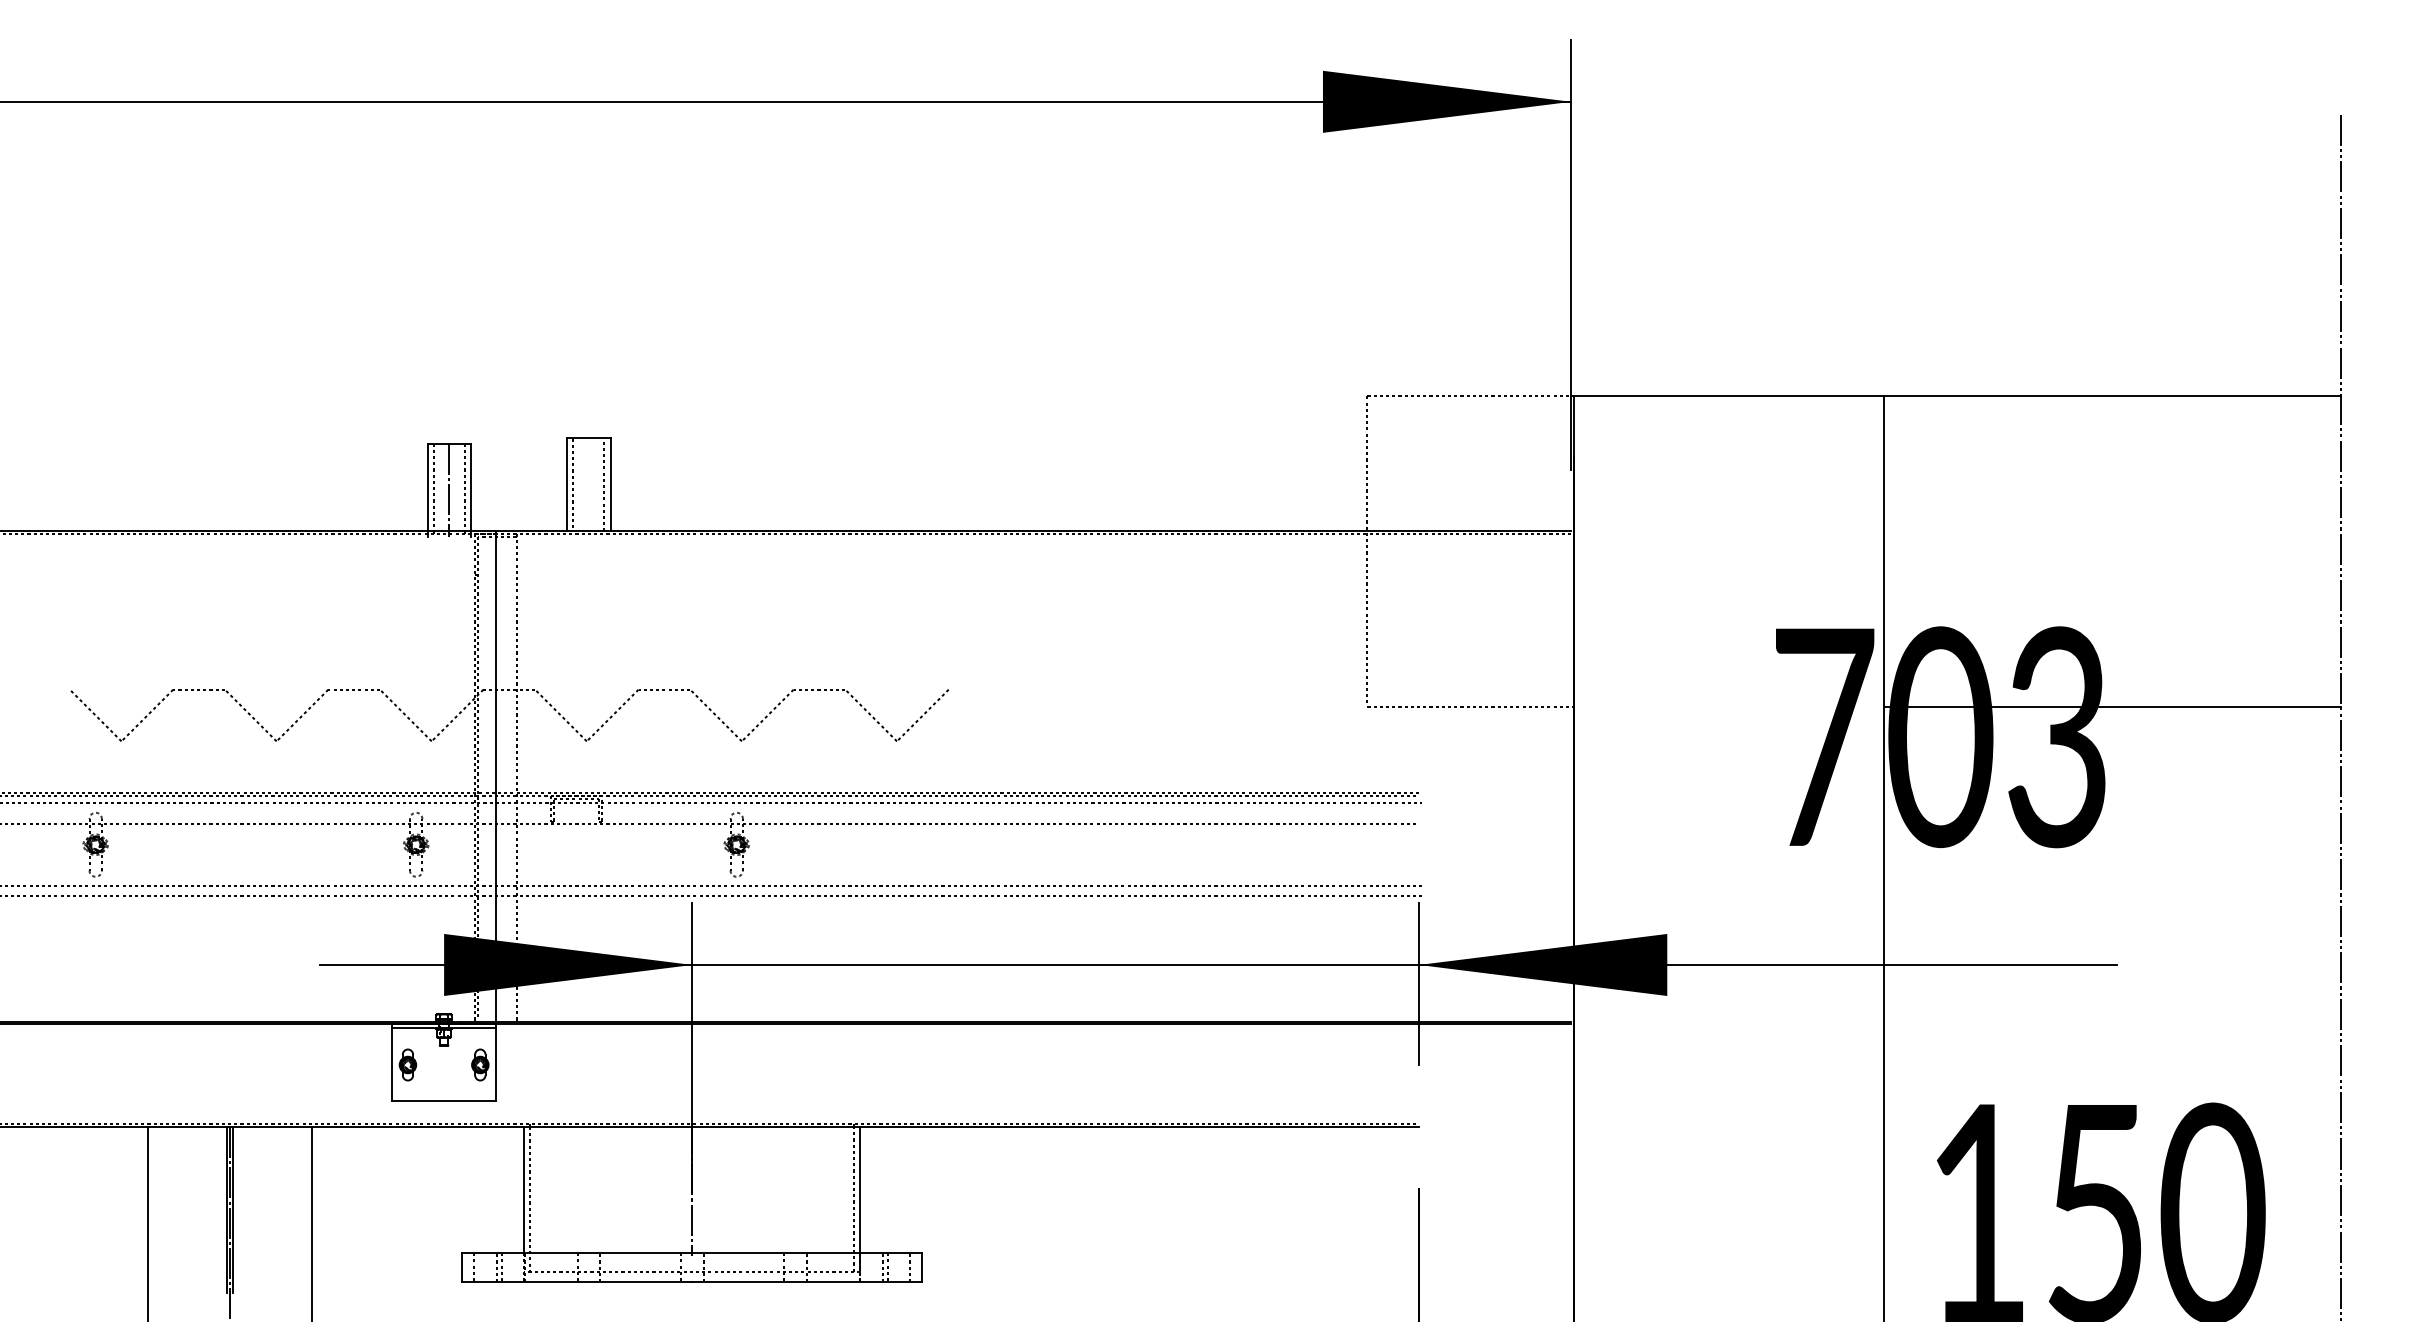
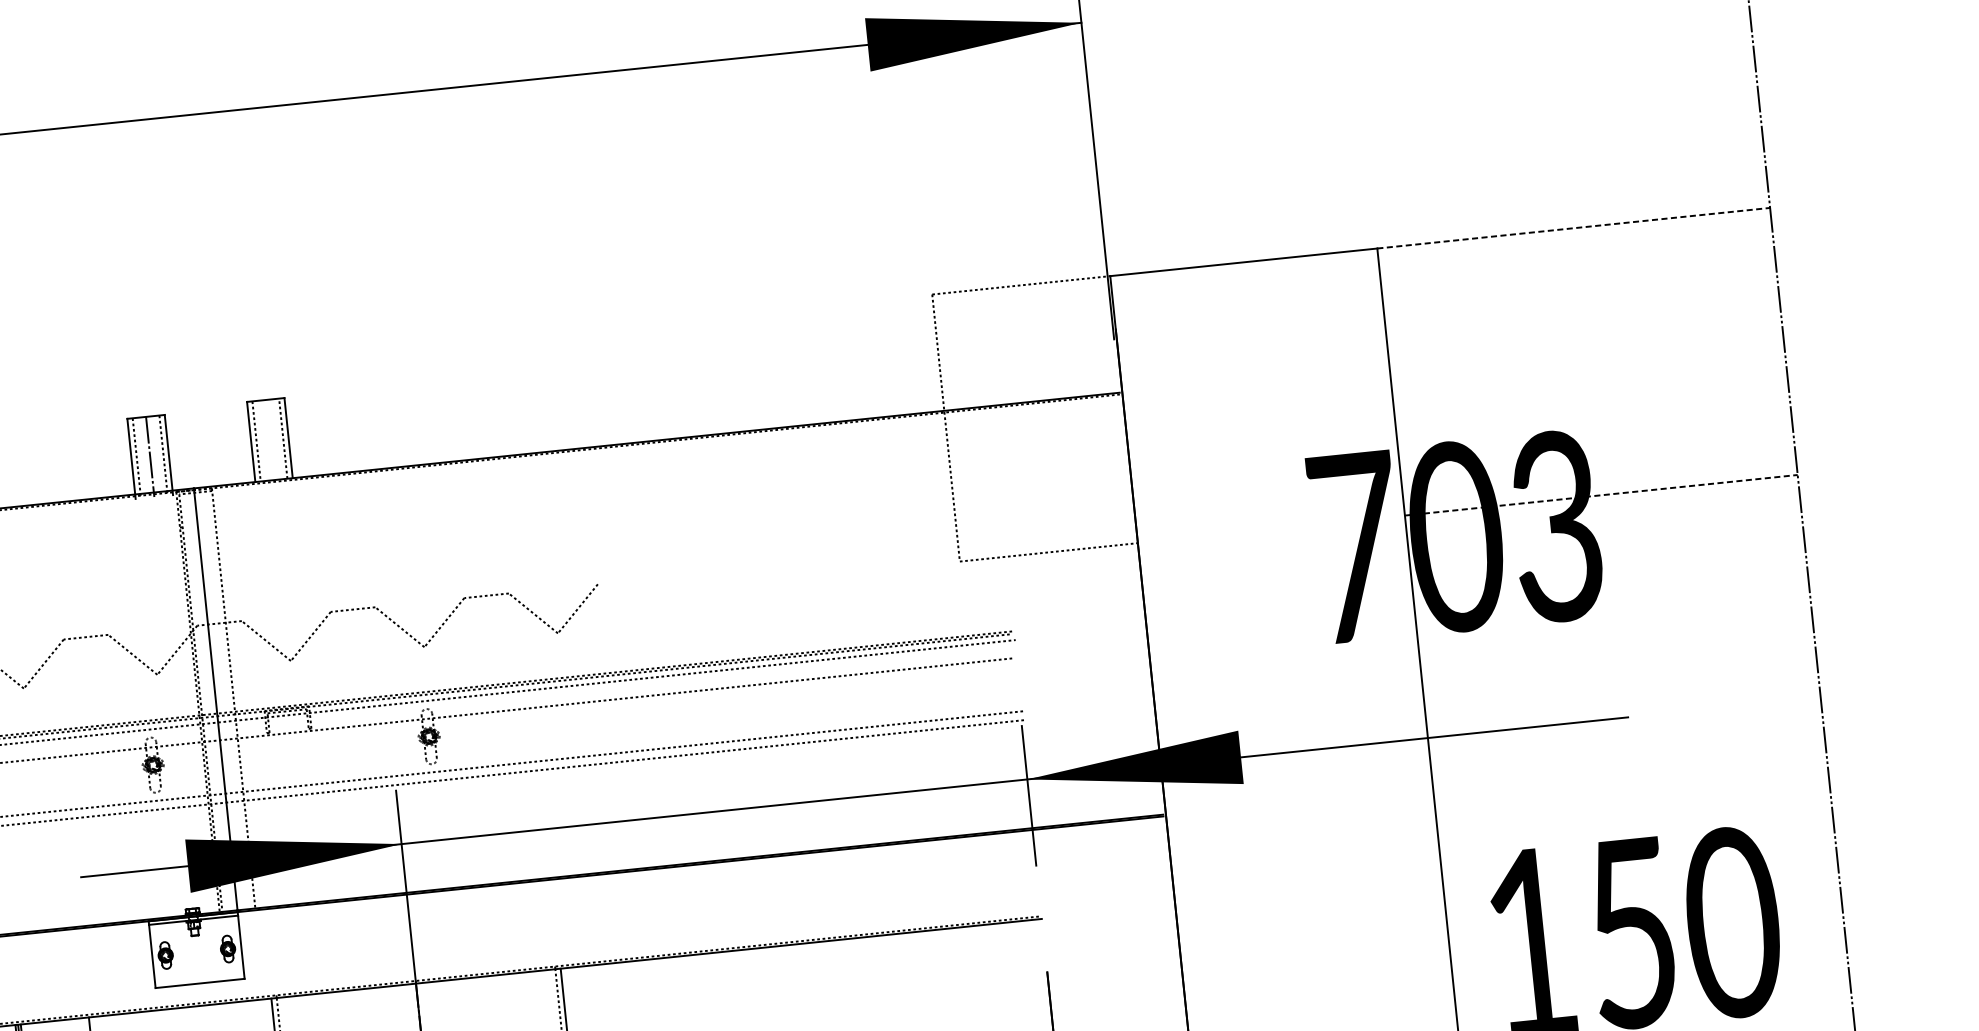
line: (2112, 396) -> (1573, 228), solid -> dashed
line: (2112, 706) -> (1601, 495), solid -> dashed

